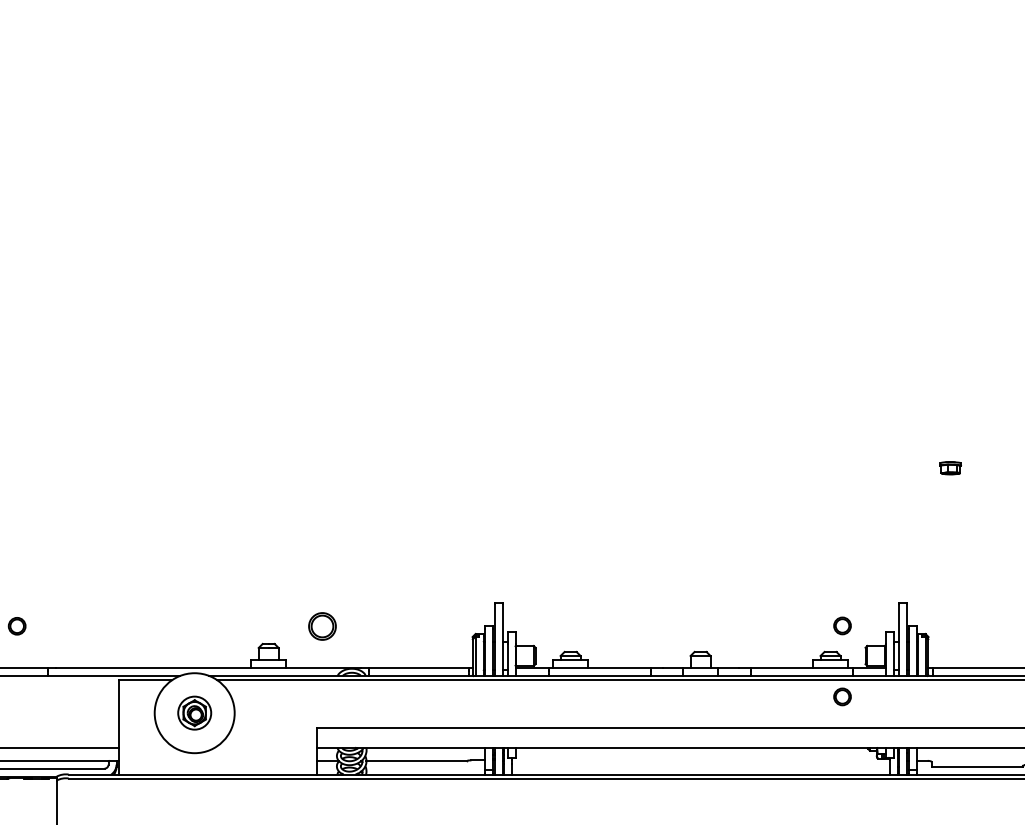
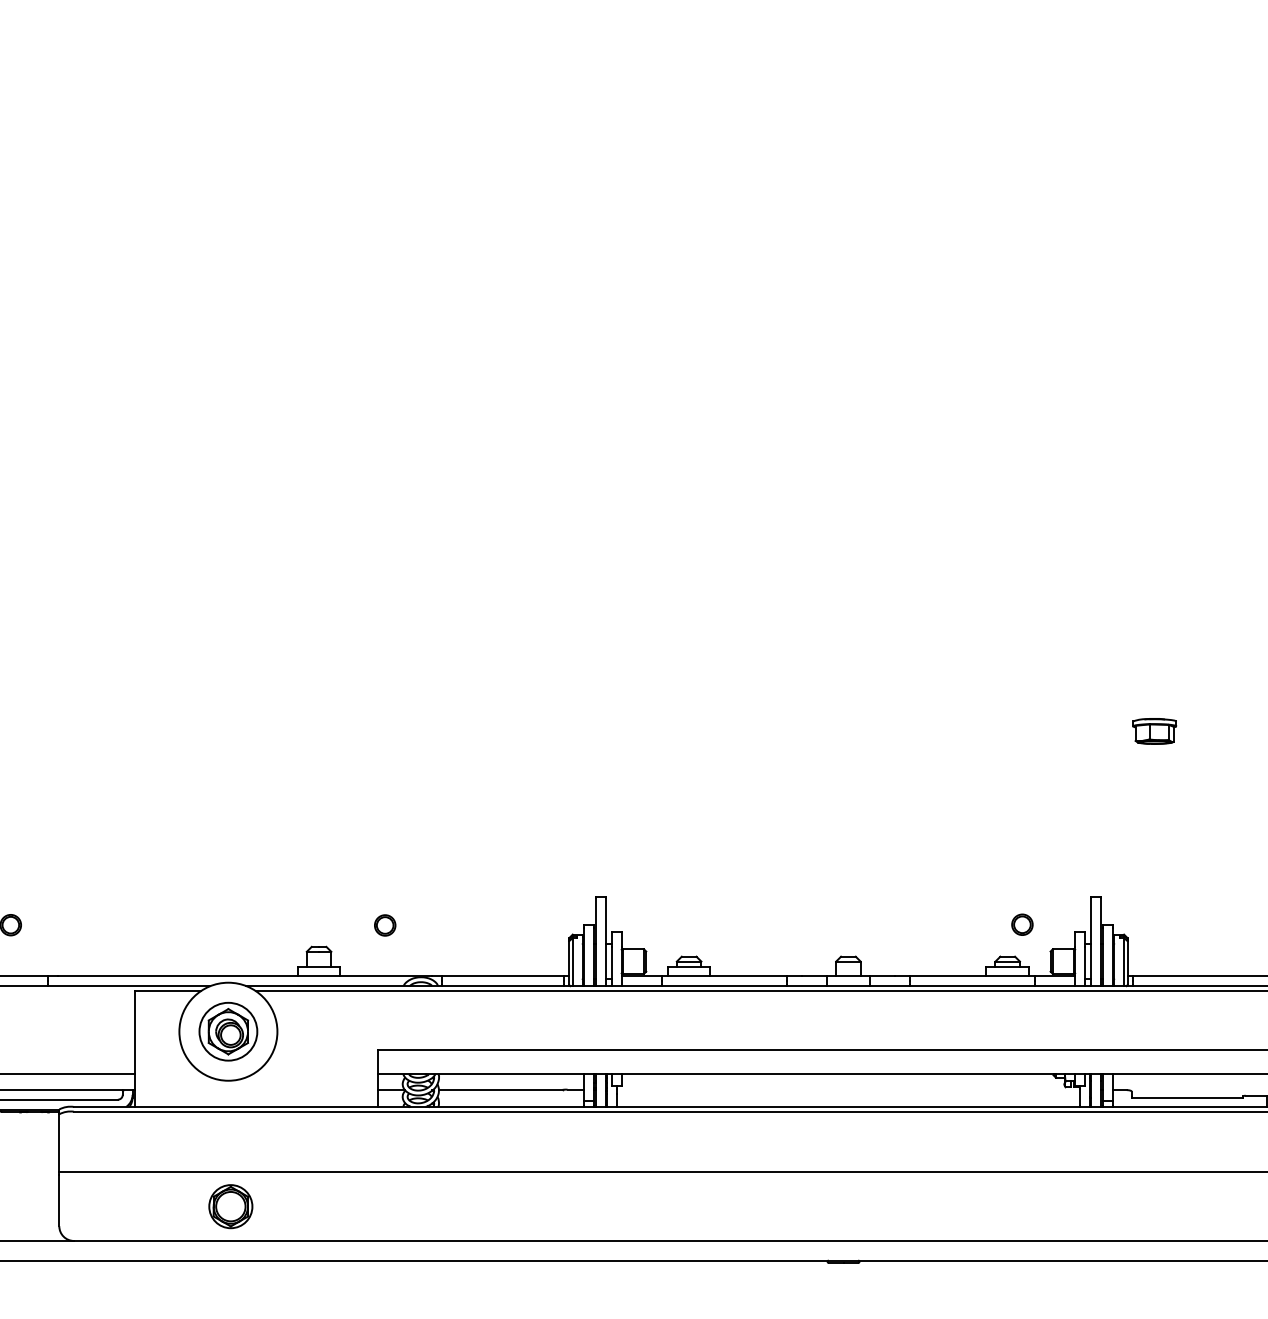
part: (950, 468) -> (1154, 731), size x1.67
part: (322, 626) -> (385, 925), size x0.62
part: (842, 696) -> (1022, 1011), removed
part: (194, 713) -> (228, 1031), size x1.43

